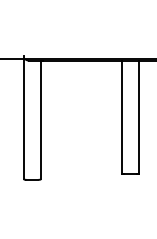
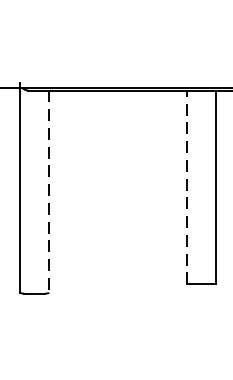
line: (122, 117) -> (188, 187), solid -> dashed
line: (40, 120) -> (48, 192), solid -> dashed

